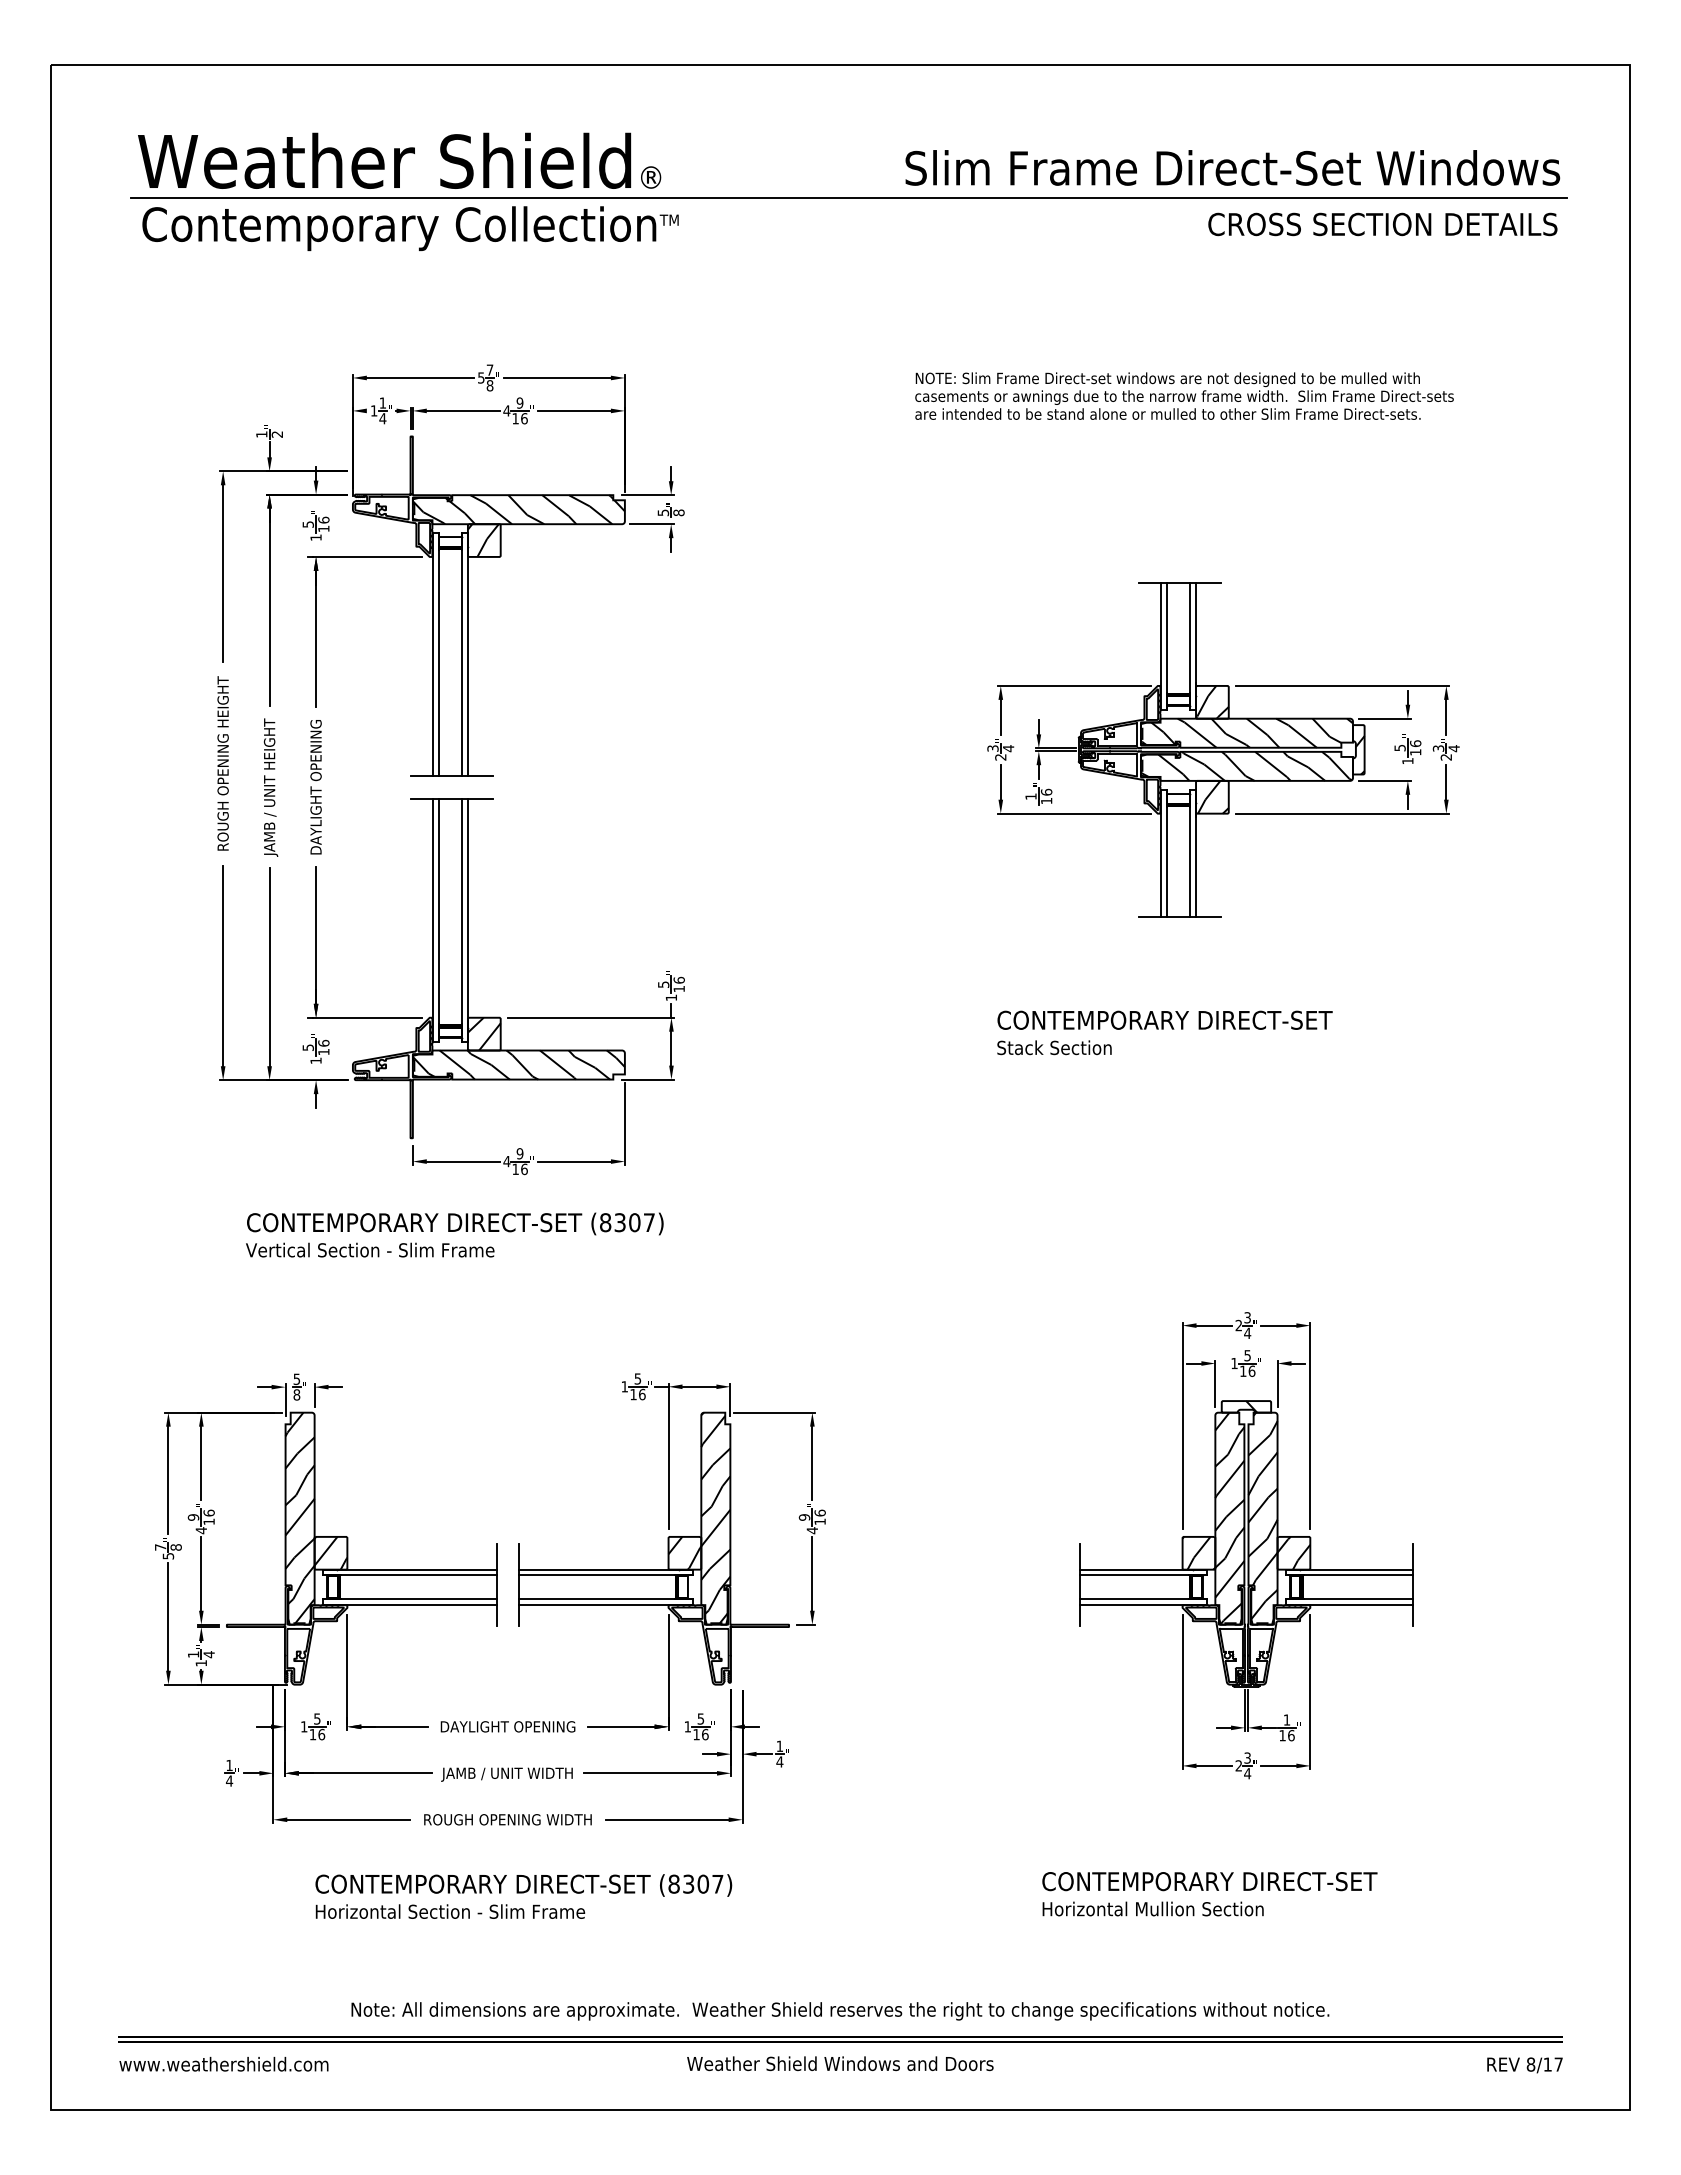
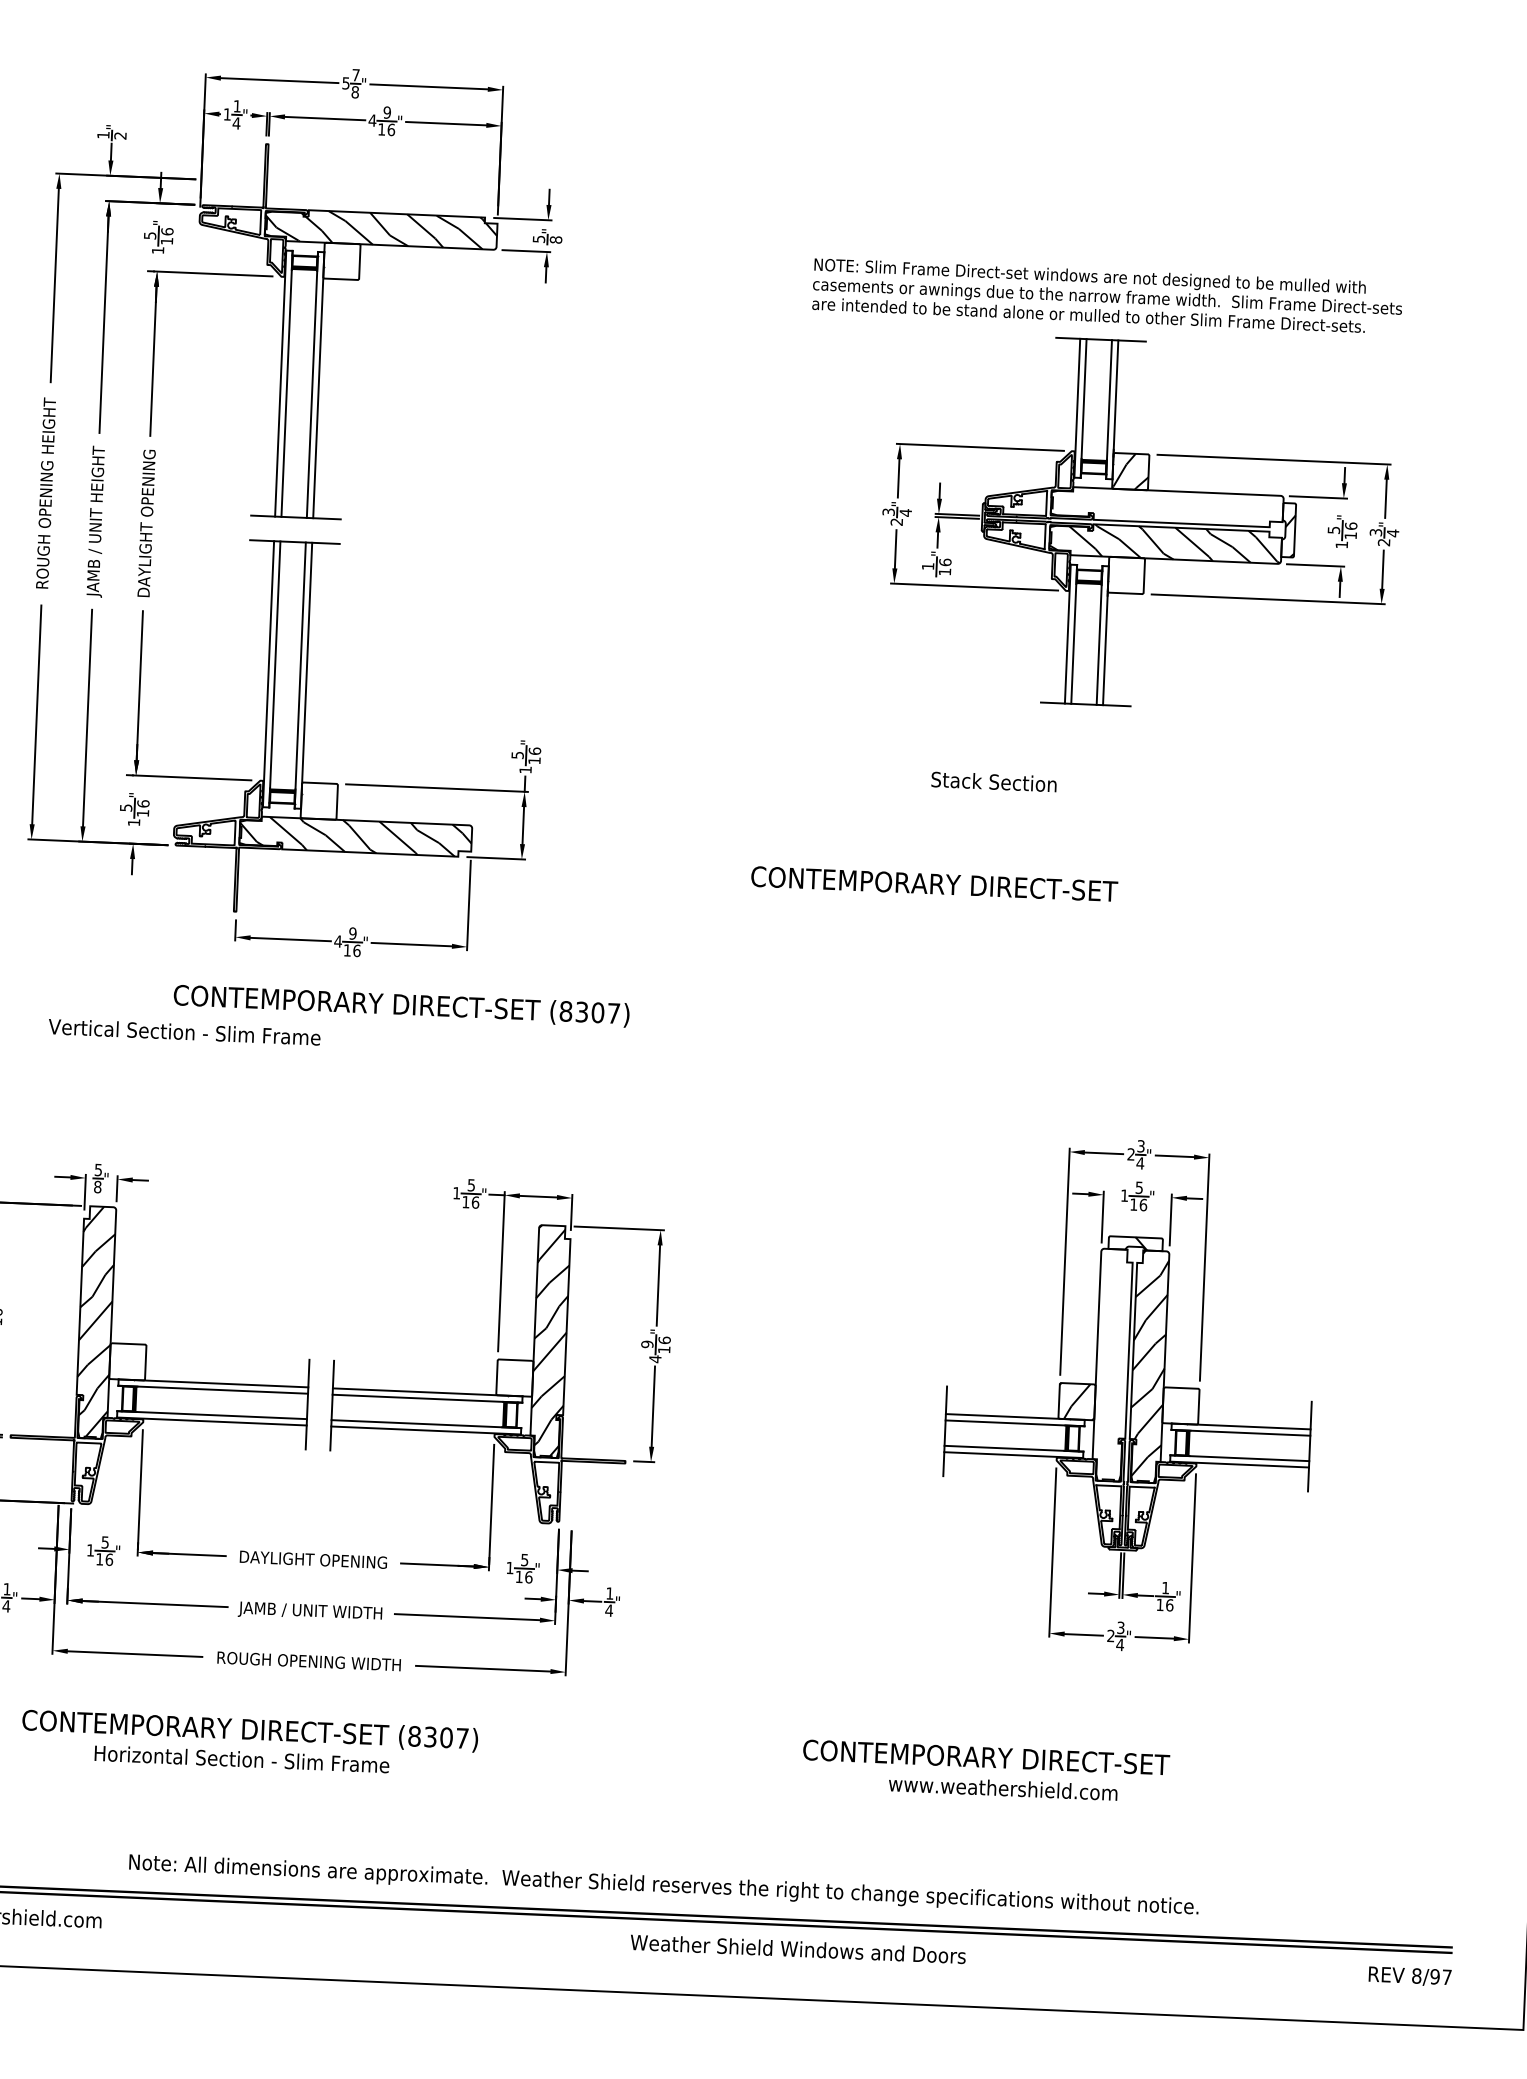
text: (1184, 395) -> (1107, 295), moved
hatch: (482, 540) -> (339, 261), removed
hatch: (1246, 732) -> (1166, 506), removed
hatch: (1213, 796) -> (1127, 574), removed
text: (1164, 1019) -> (933, 883), moved
hatch: (483, 1033) -> (318, 800), removed
text: (1054, 1047) -> (994, 781), moved
text: (455, 1223) -> (401, 1005), moved
hatch: (1229, 1518) -> (1112, 1365), removed
hatch: (330, 1552) -> (127, 1360), removed
hatch: (684, 1552) -> (514, 1377), removed
hatch: (1293, 1552) -> (1180, 1405), removed
text: (1209, 1881) -> (986, 1757), moved
text: (523, 1885) -> (249, 1730), moved
text: (1152, 1908) -> (1009, 1787), Horizontal Mullion Section -> www.weathershield.com
text: (840, 2063) -> (798, 1948), moved
text: (1547, 2064) -> (1434, 1976), 8/17 -> 8/97

